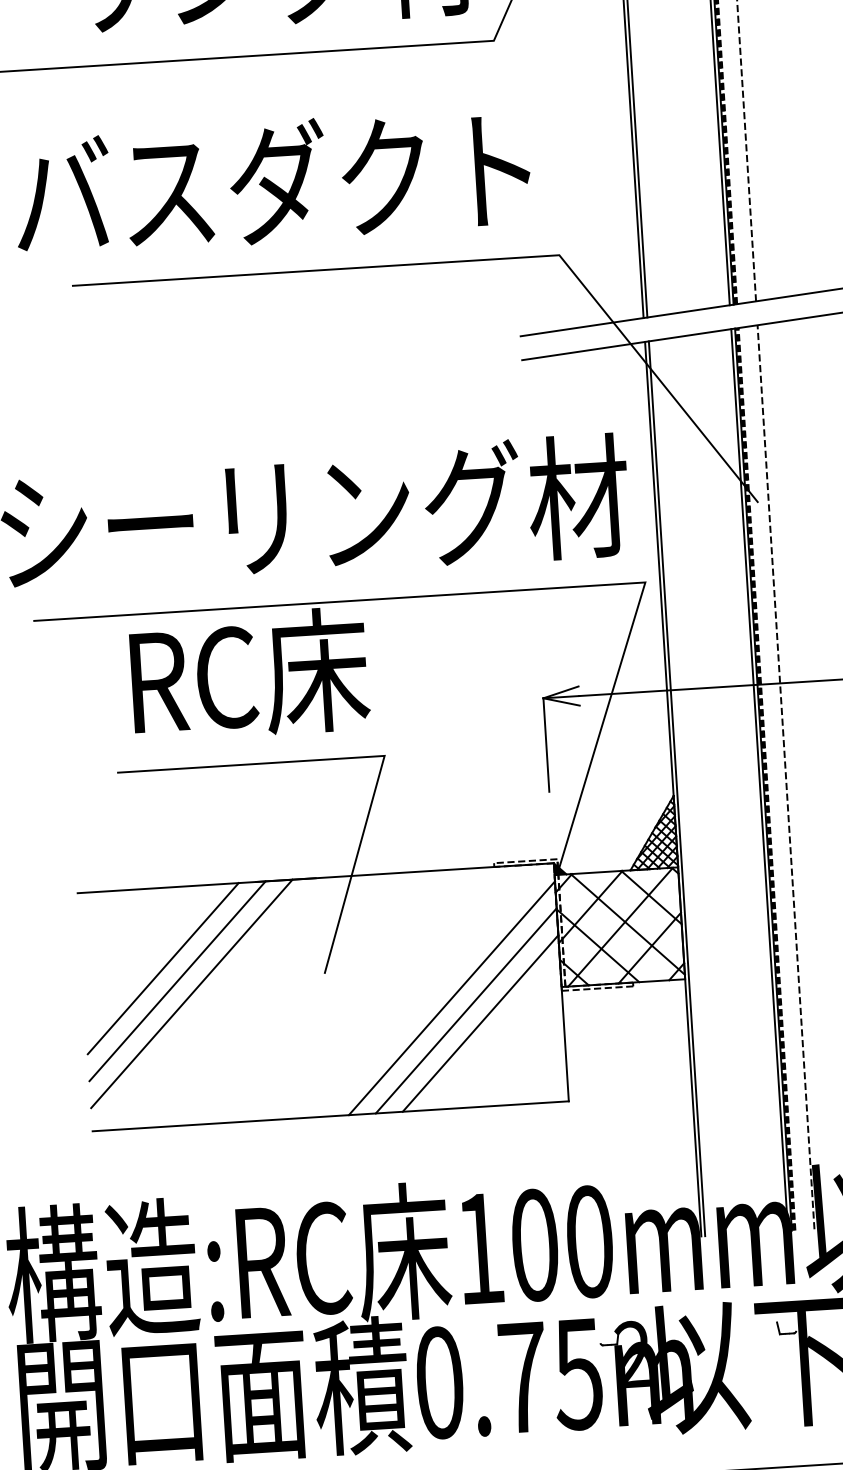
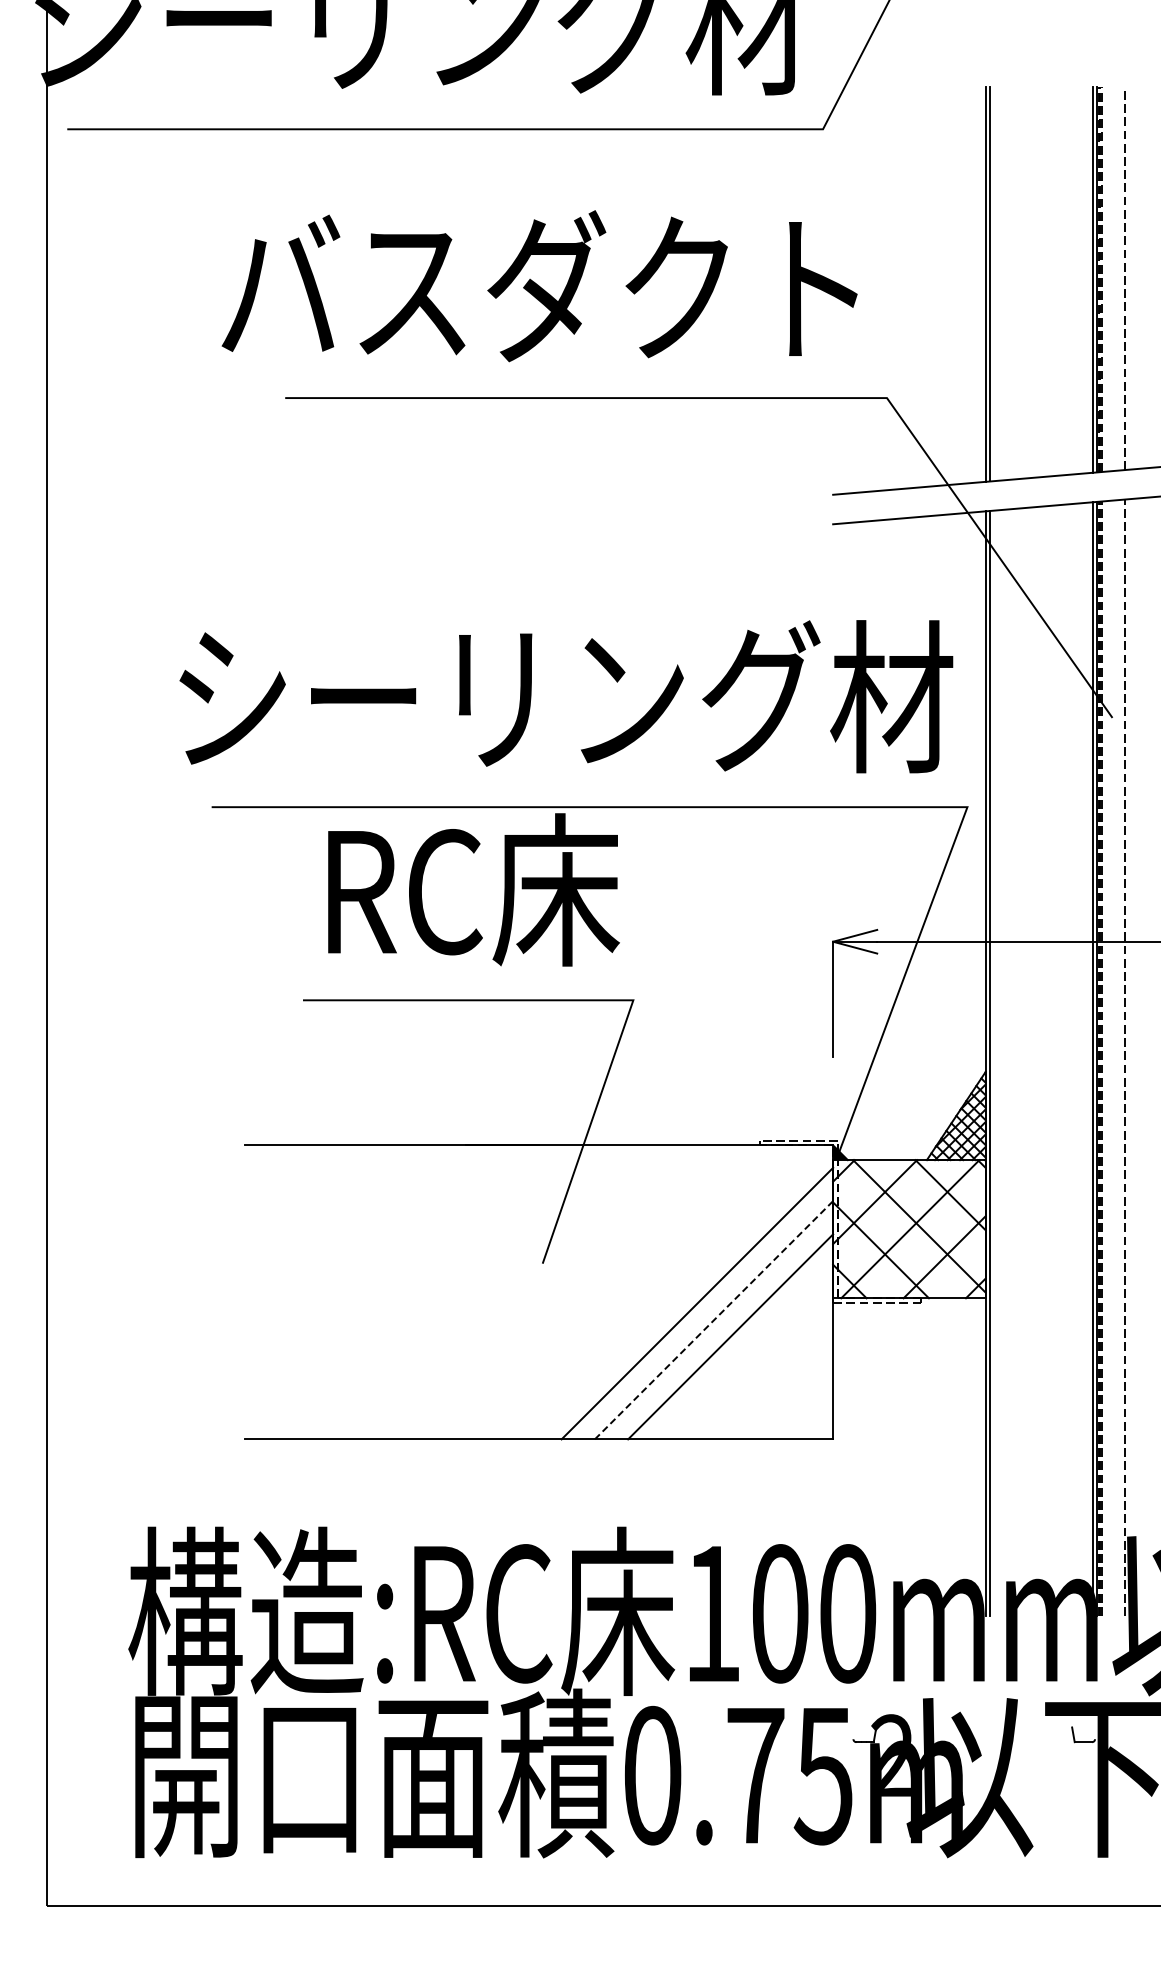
line: (163, 968) -> (344, 1244), removed
line: (177, 981) -> (361, 1261), removed
line: (191, 993) -> (377, 1277), removed
line: (466, 1010) -> (714, 1319), solid -> dashed

